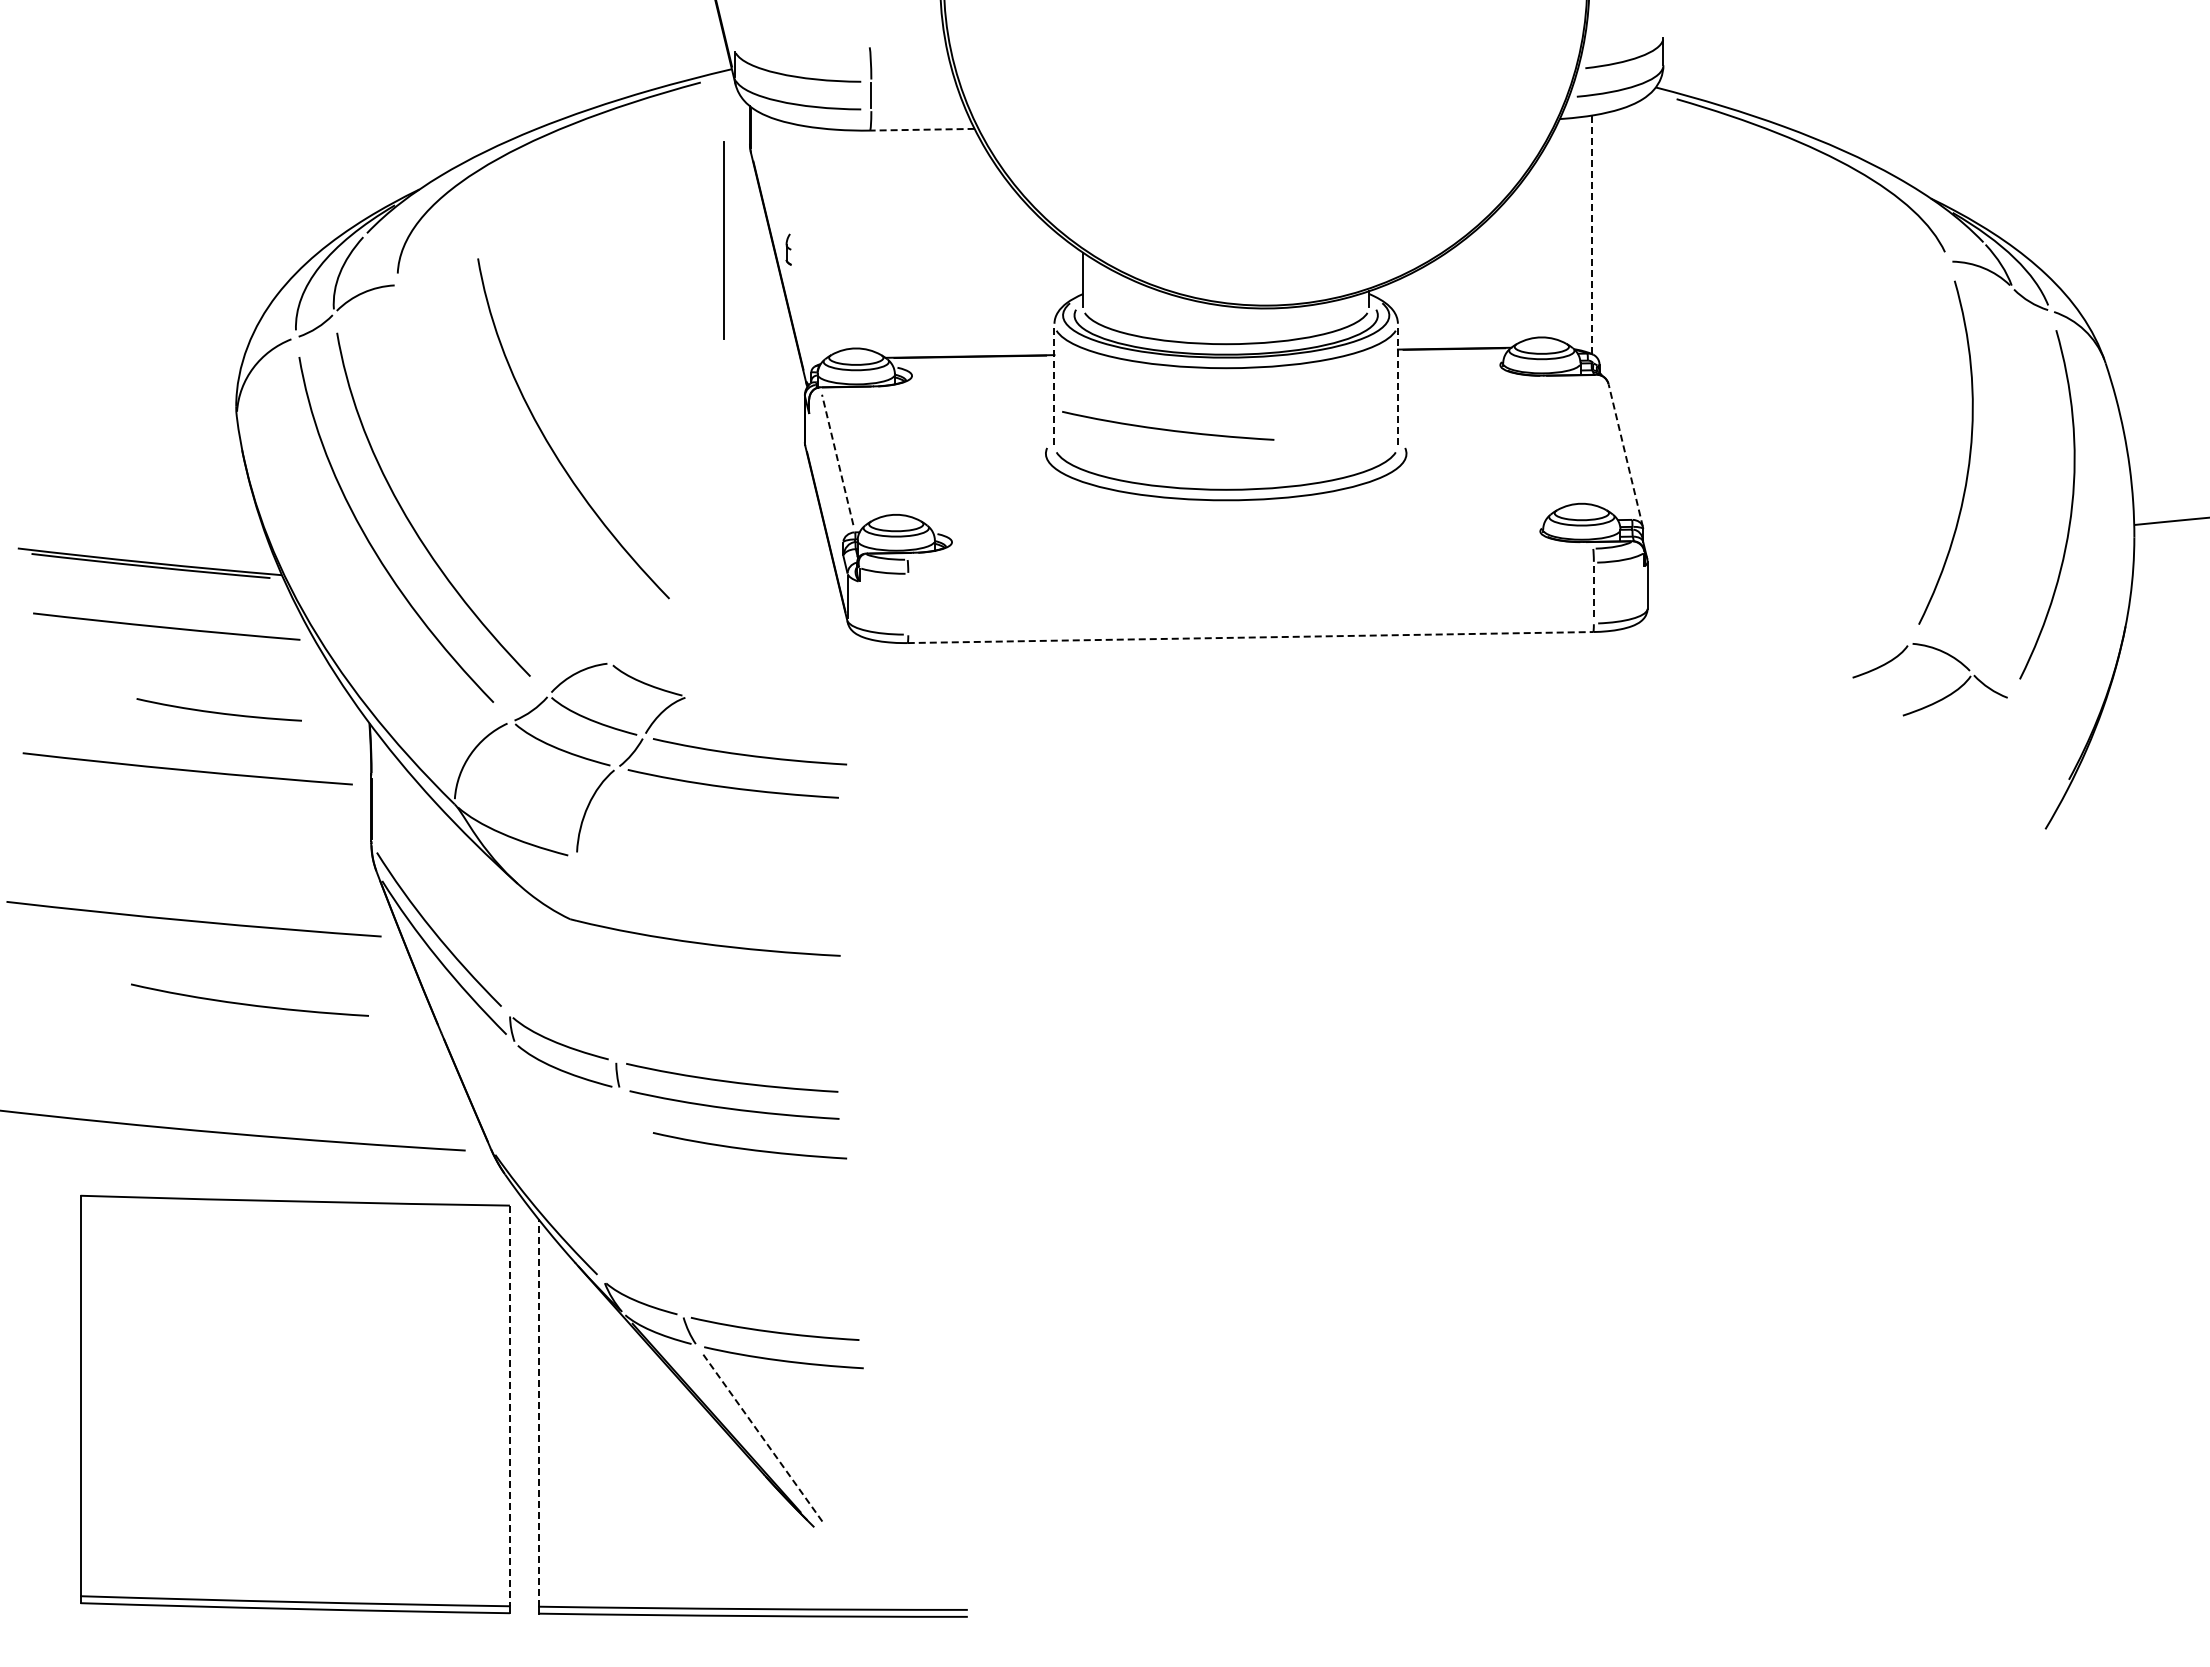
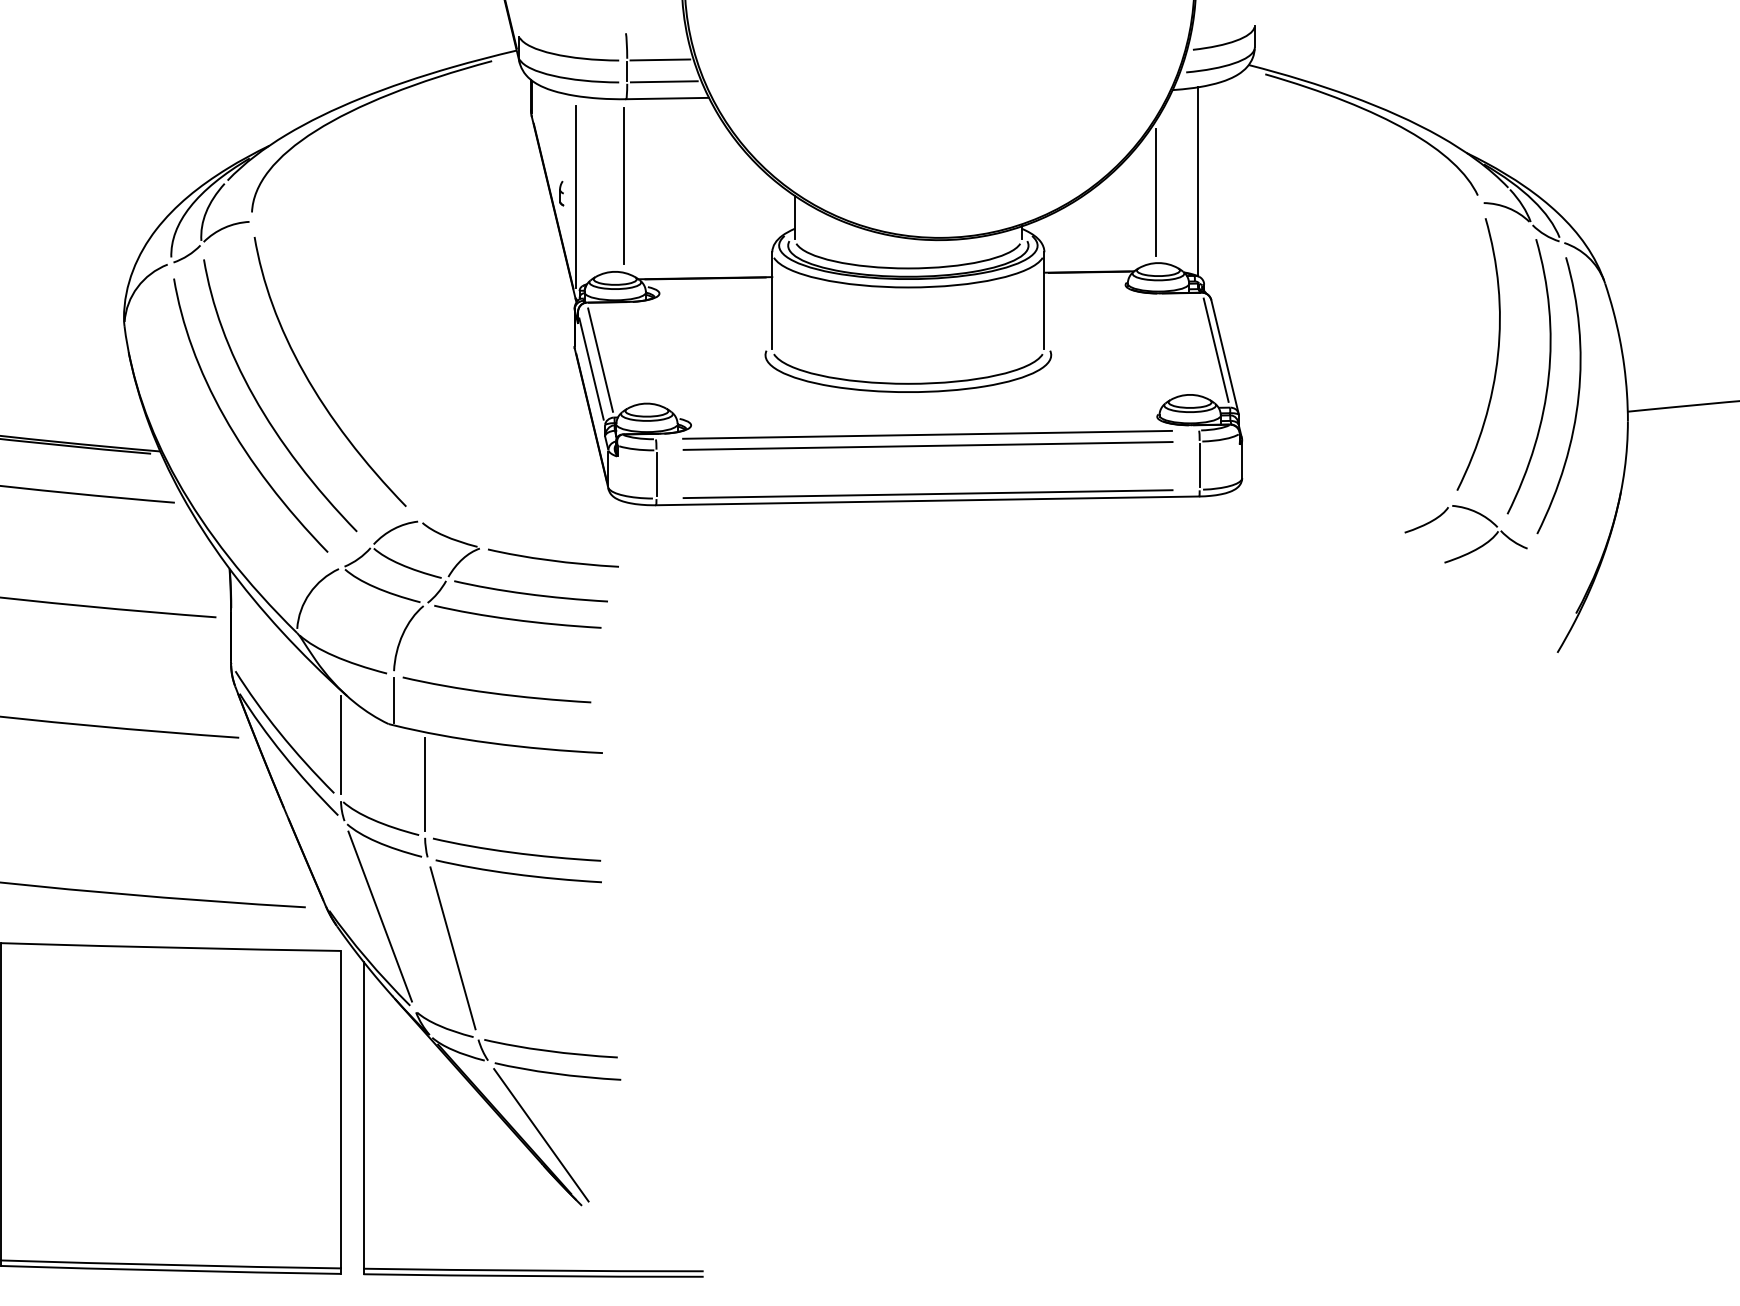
line: (912, 80) -> (659, 59), added
line: (918, 108) -> (664, 81), added
line: (921, 129) -> (666, 98), dashed -> solid
line: (1591, 234) -> (1197, 181), dashed -> solid
line: (723, 240) -> (623, 186), moved
line: (1538, 247) -> (1155, 191), added
line: (806, 253) -> (575, 196), added
line: (1054, 384) -> (772, 300), dashed -> solid
line: (1397, 384) -> (1044, 300), dashed -> solid
curve: (1168, 429) -> (862, 336), removed
curve: (550, 444) -> (312, 384), moved
line: (1614, 447) -> (1216, 350), added
line: (1625, 455) -> (1224, 356), dashed -> solid
line: (837, 459) -> (600, 359), dashed -> solid
line: (825, 471) -> (590, 369), added
curve: (2032, 486) -> (1547, 381), added
line: (1249, 554) -> (926, 435), added
line: (1250, 568) -> (927, 446), added
line: (1593, 593) -> (1199, 465), dashed -> solid
line: (908, 603) -> (656, 473), added
line: (1250, 629) -> (927, 494), added
line: (1250, 637) -> (927, 500), dashed -> solid
curve: (218, 712) -> (552, 560), moved
line: (576, 888) -> (393, 699), added
line: (510, 945) -> (341, 744), added
line: (616, 995) -> (425, 784), added
curve: (247, 1003) -> (495, 692), moved
curve: (749, 1148) -> (530, 905), removed
line: (559, 1161) -> (380, 916), added
line: (651, 1202) -> (453, 948), added
line: (509, 1406) -> (340, 1110), dashed -> solid
line: (538, 1412) -> (363, 1114), dashed -> solid
line: (762, 1438) -> (540, 1135), dashed -> solid

